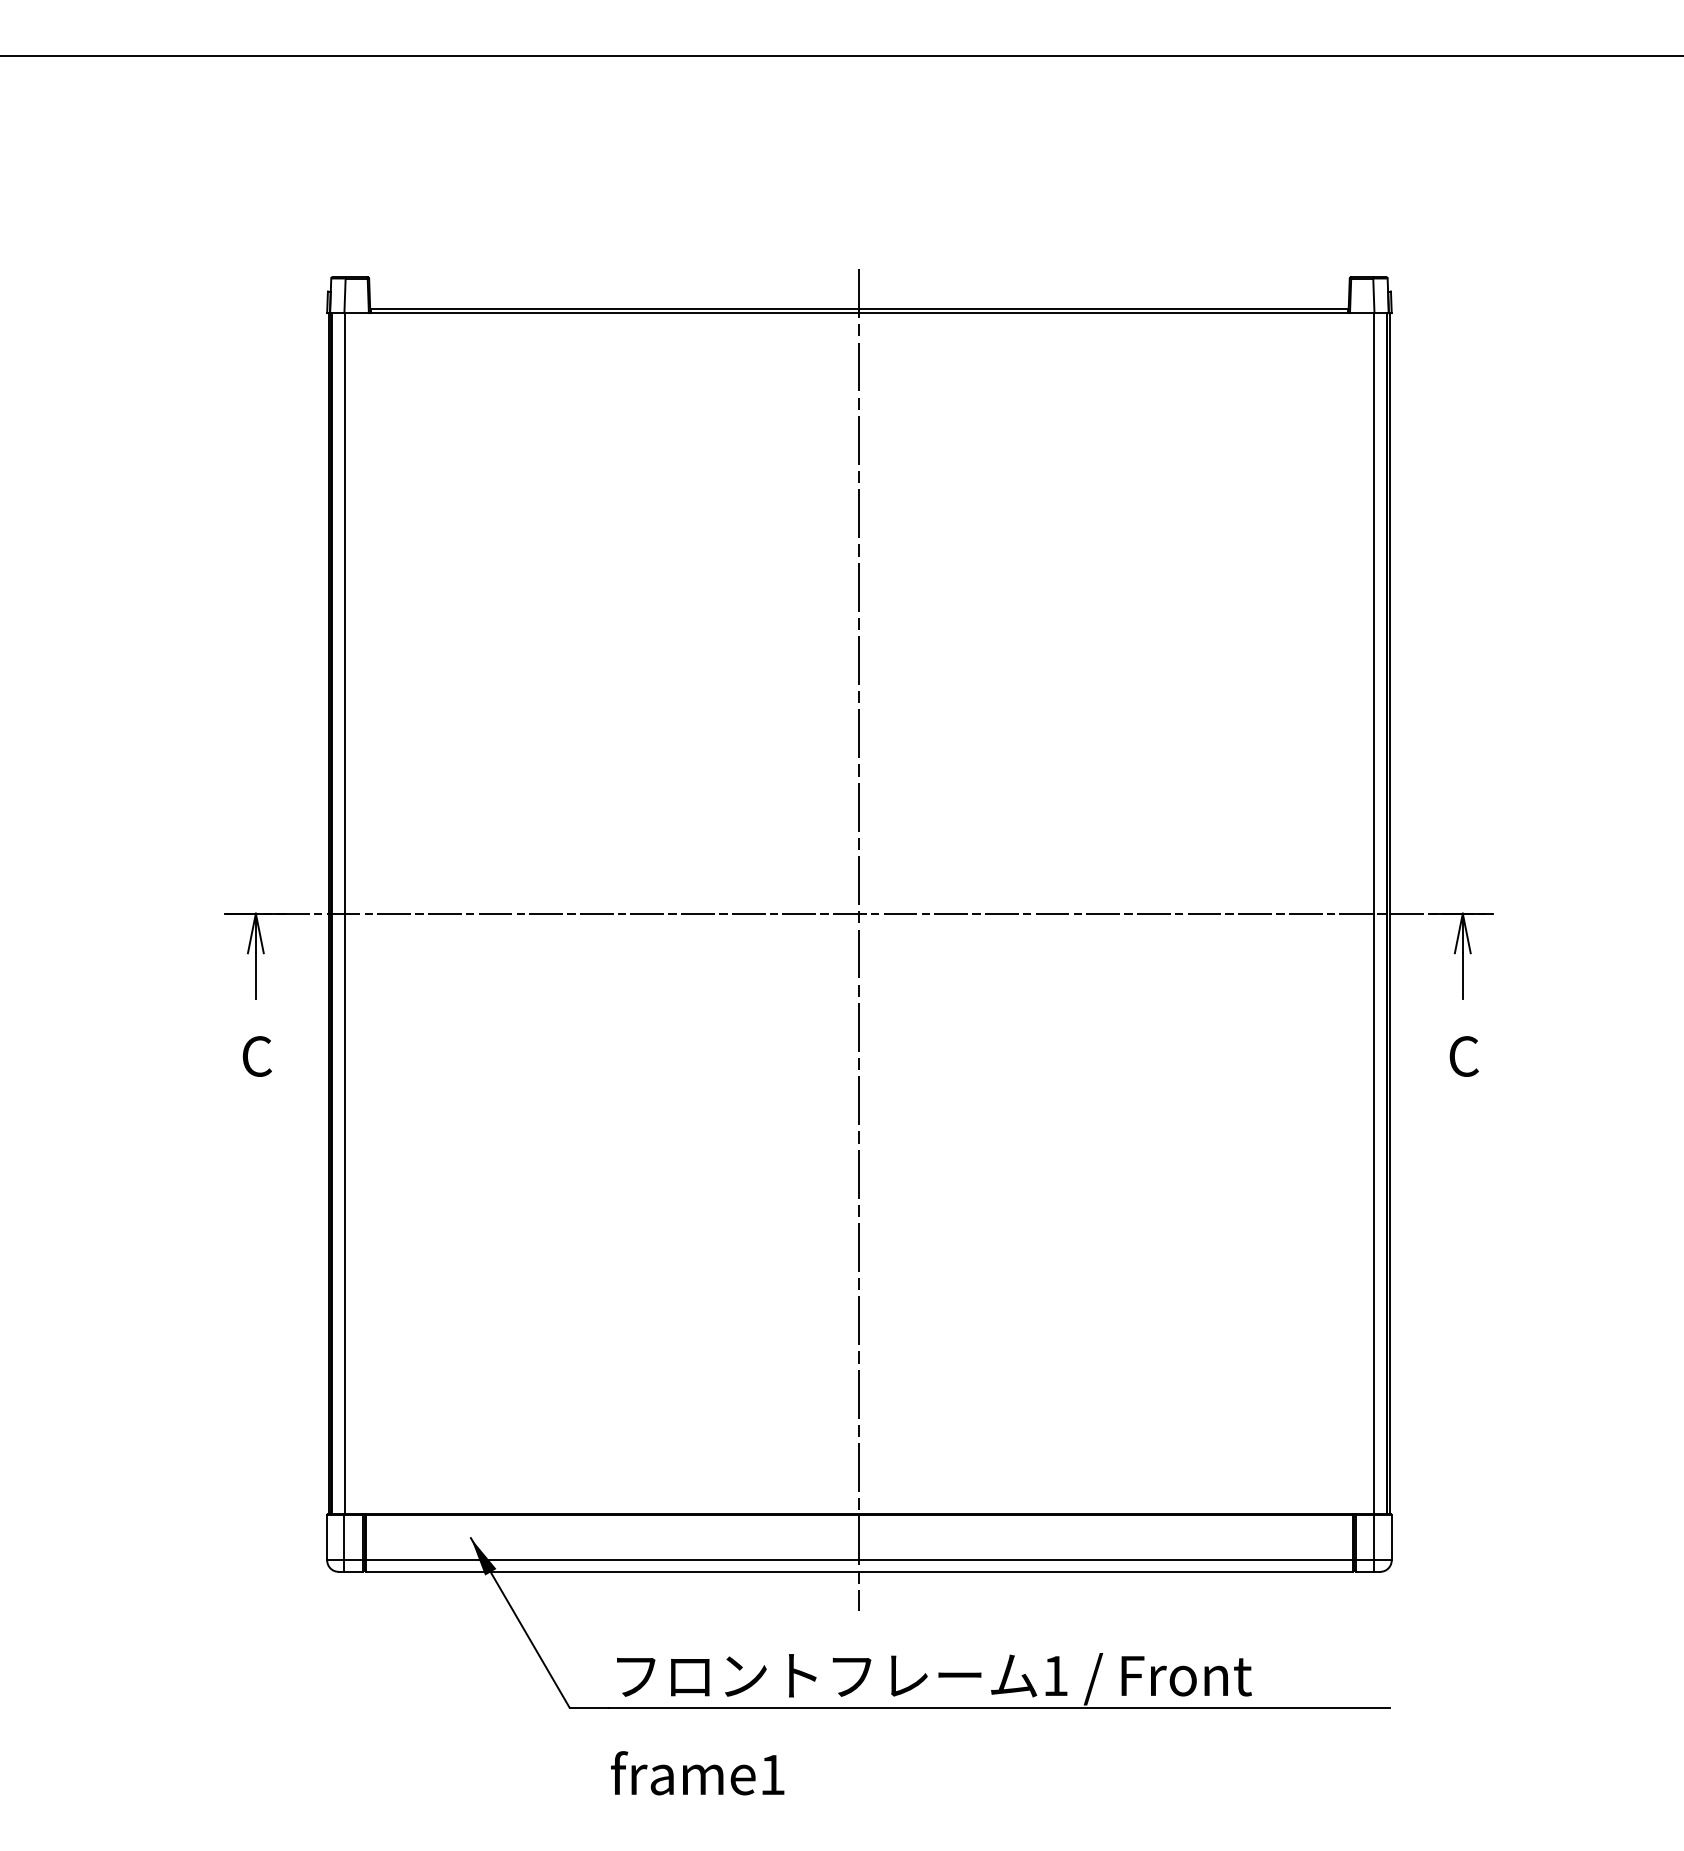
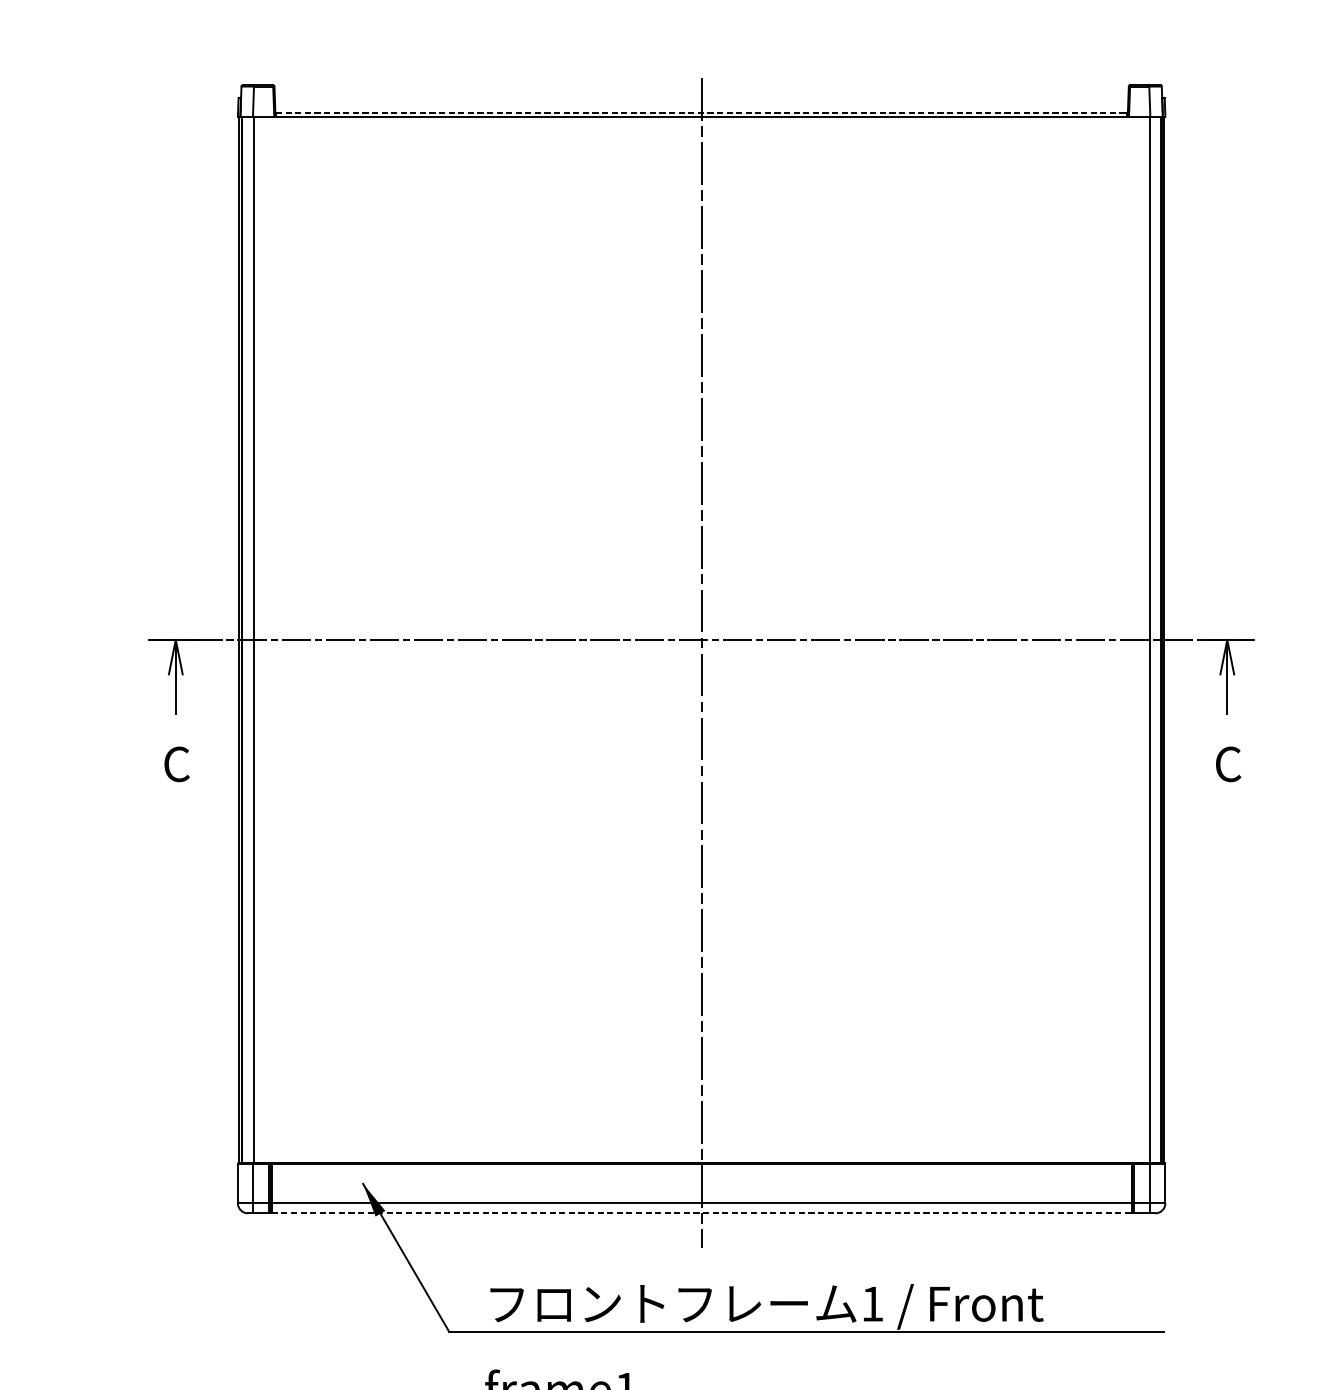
line: (859, 308) -> (701, 112), solid -> dashed
line: (859, 1571) -> (701, 1213), solid -> dashed

